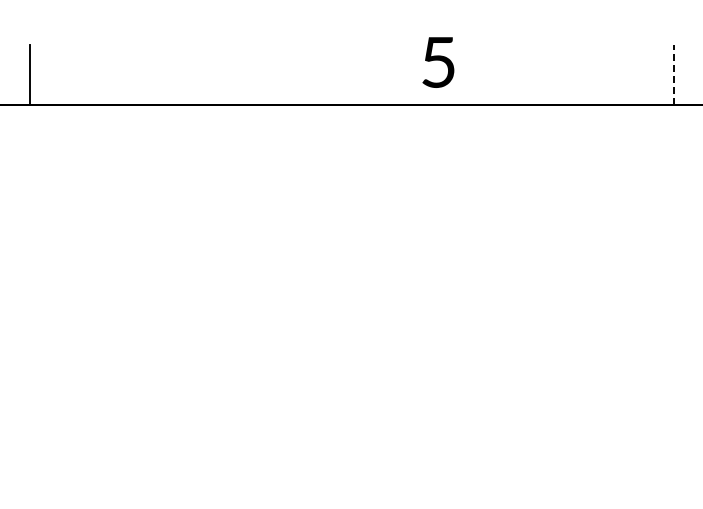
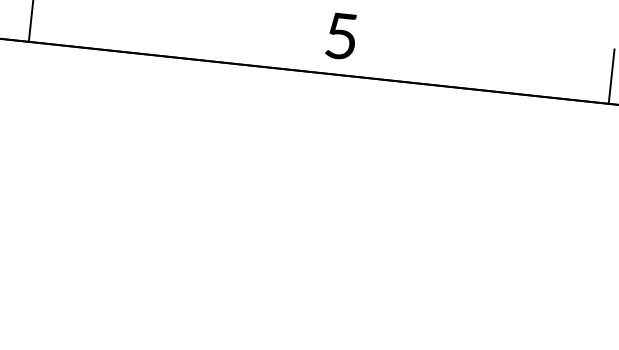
text: (438, 62) -> (341, 36), moved
line: (673, 74) -> (611, 76), dashed -> solid

